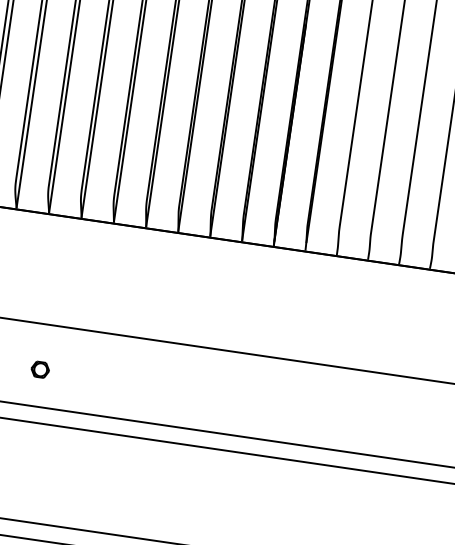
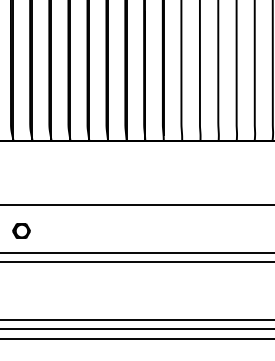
part: (40, 368) -> (21, 230), size x1.67

